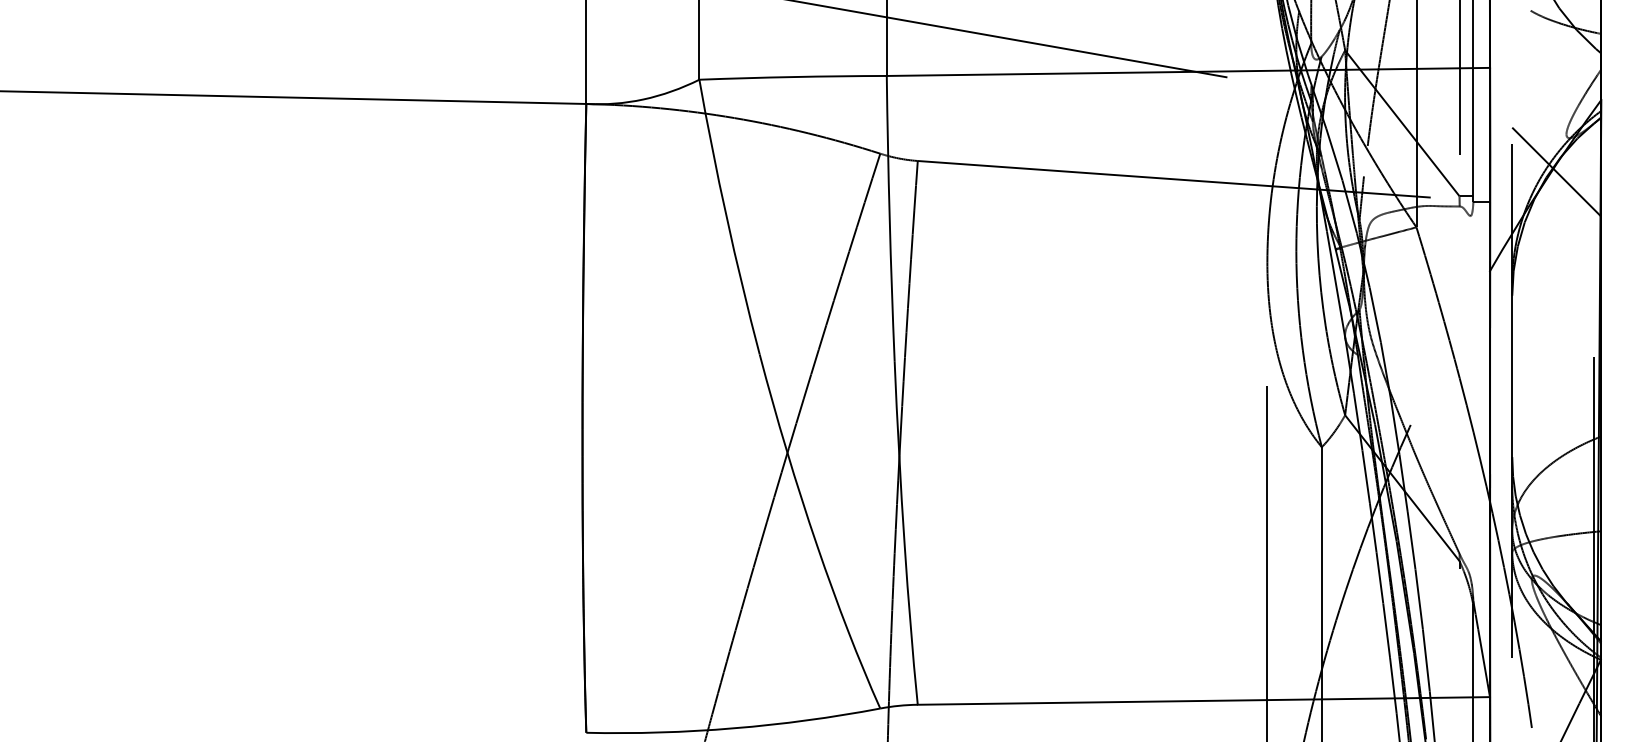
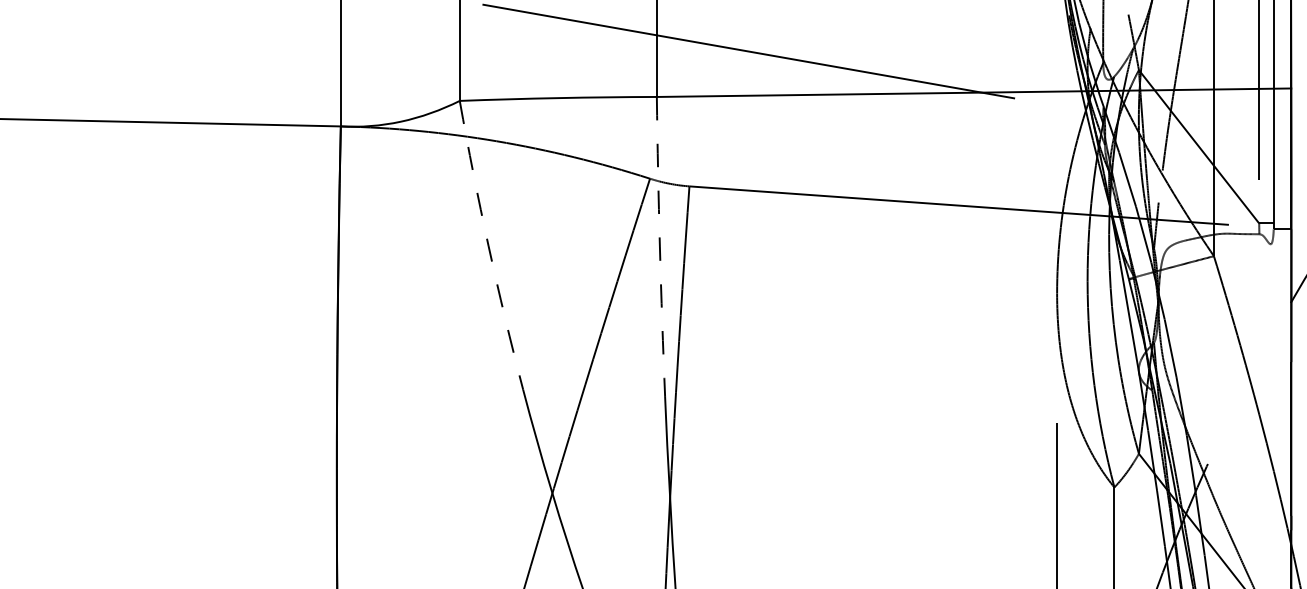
arc: (726, 217) -> (488, 245), solid -> dashed
arc: (889, 218) -> (659, 246), solid -> dashed

